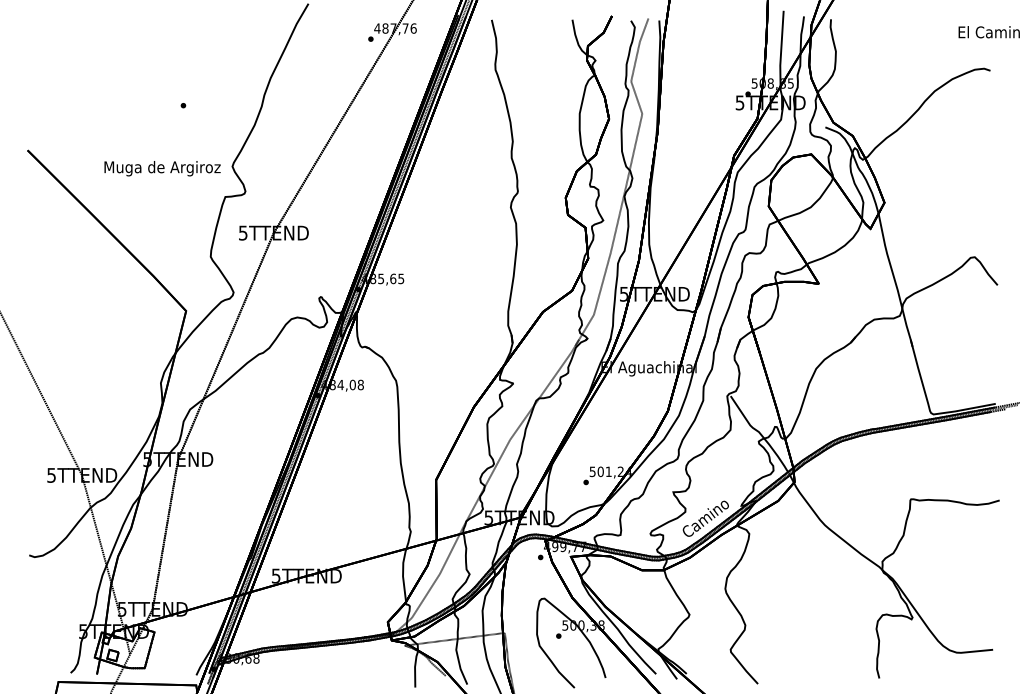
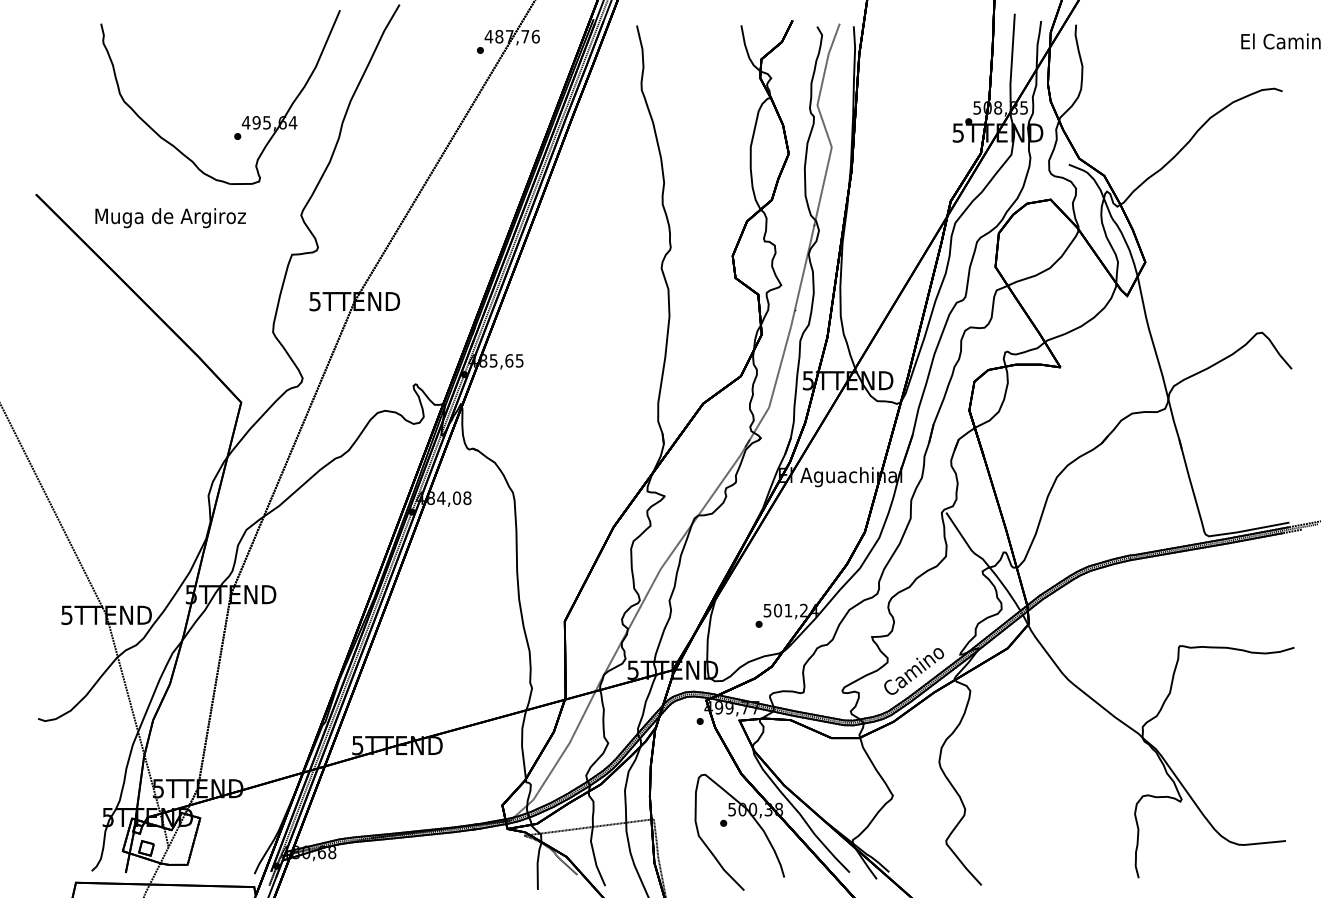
part: (190, 90) -> (246, 116), added
text: (162, 168) -> (170, 218), moved

